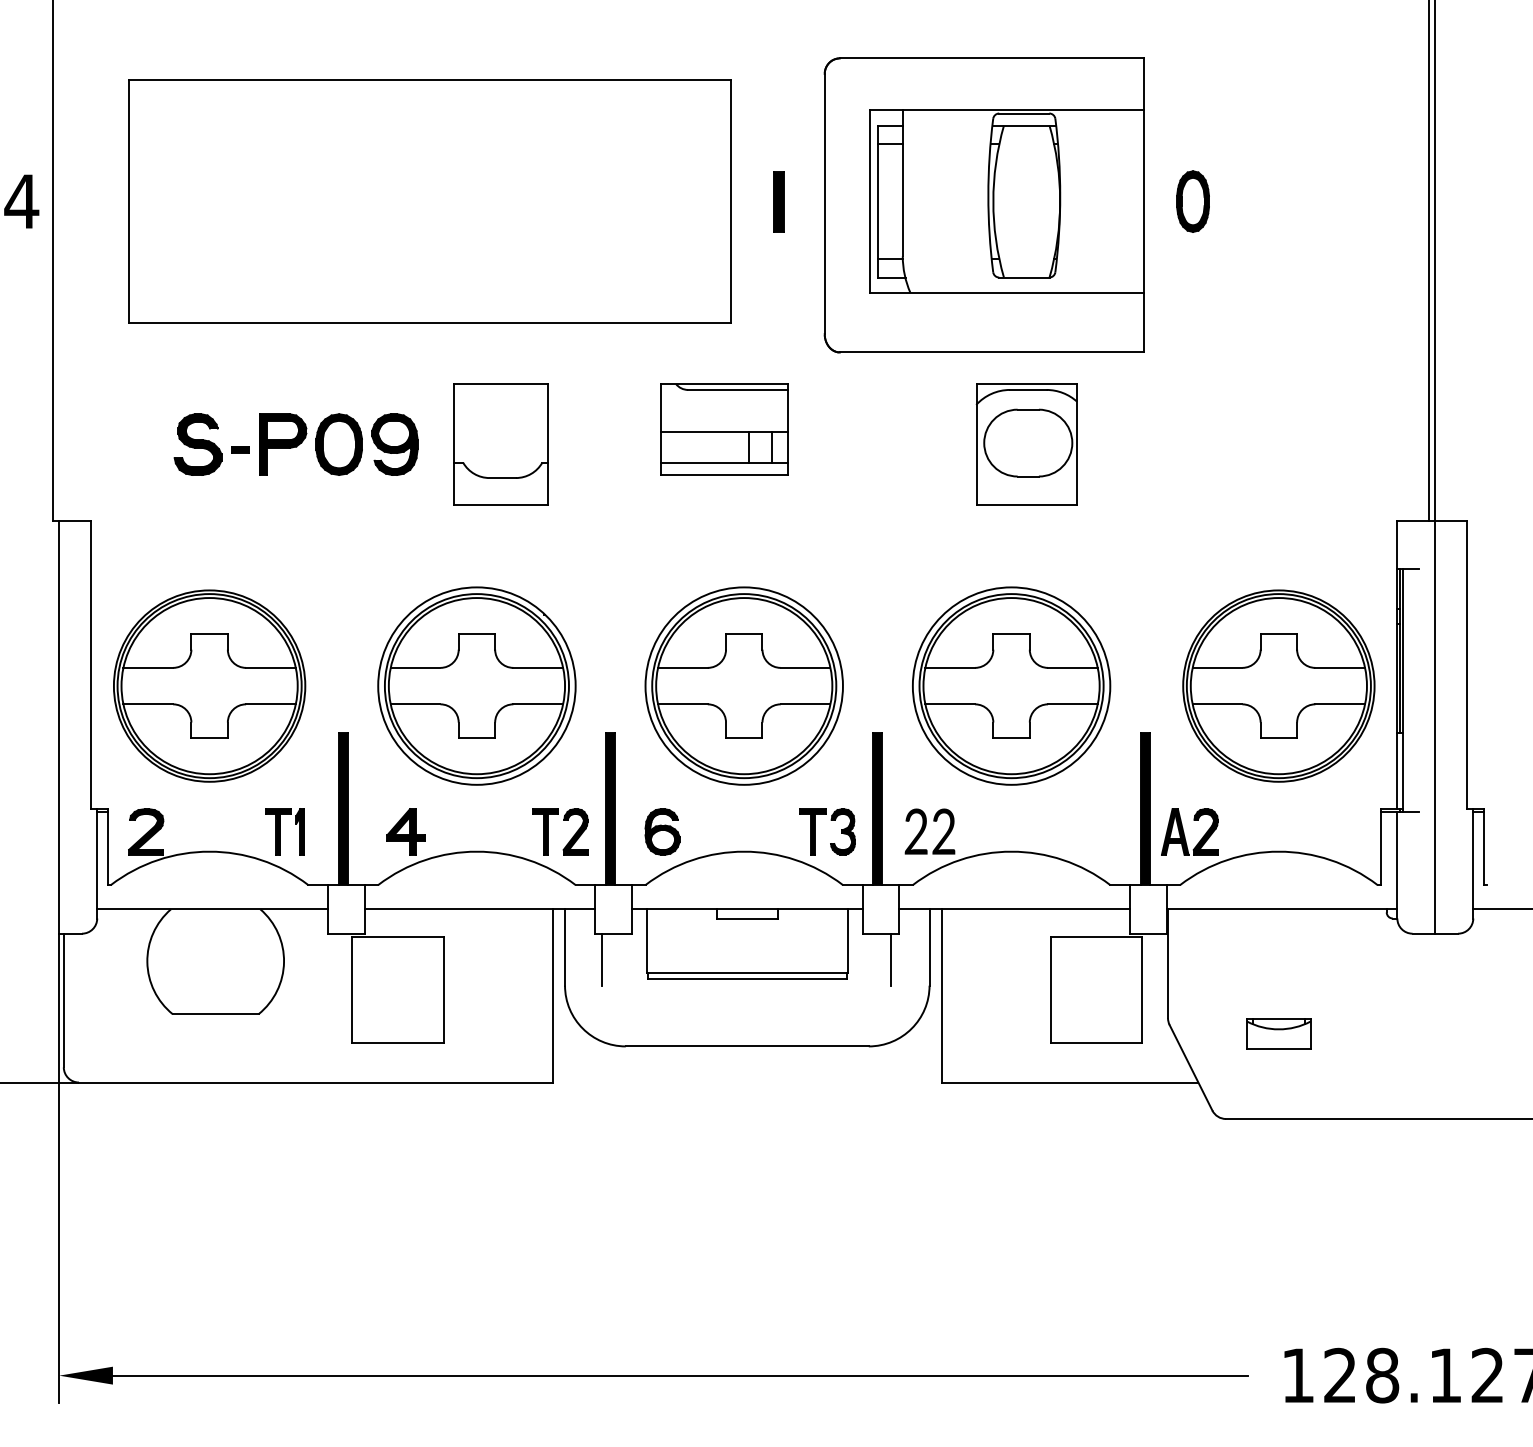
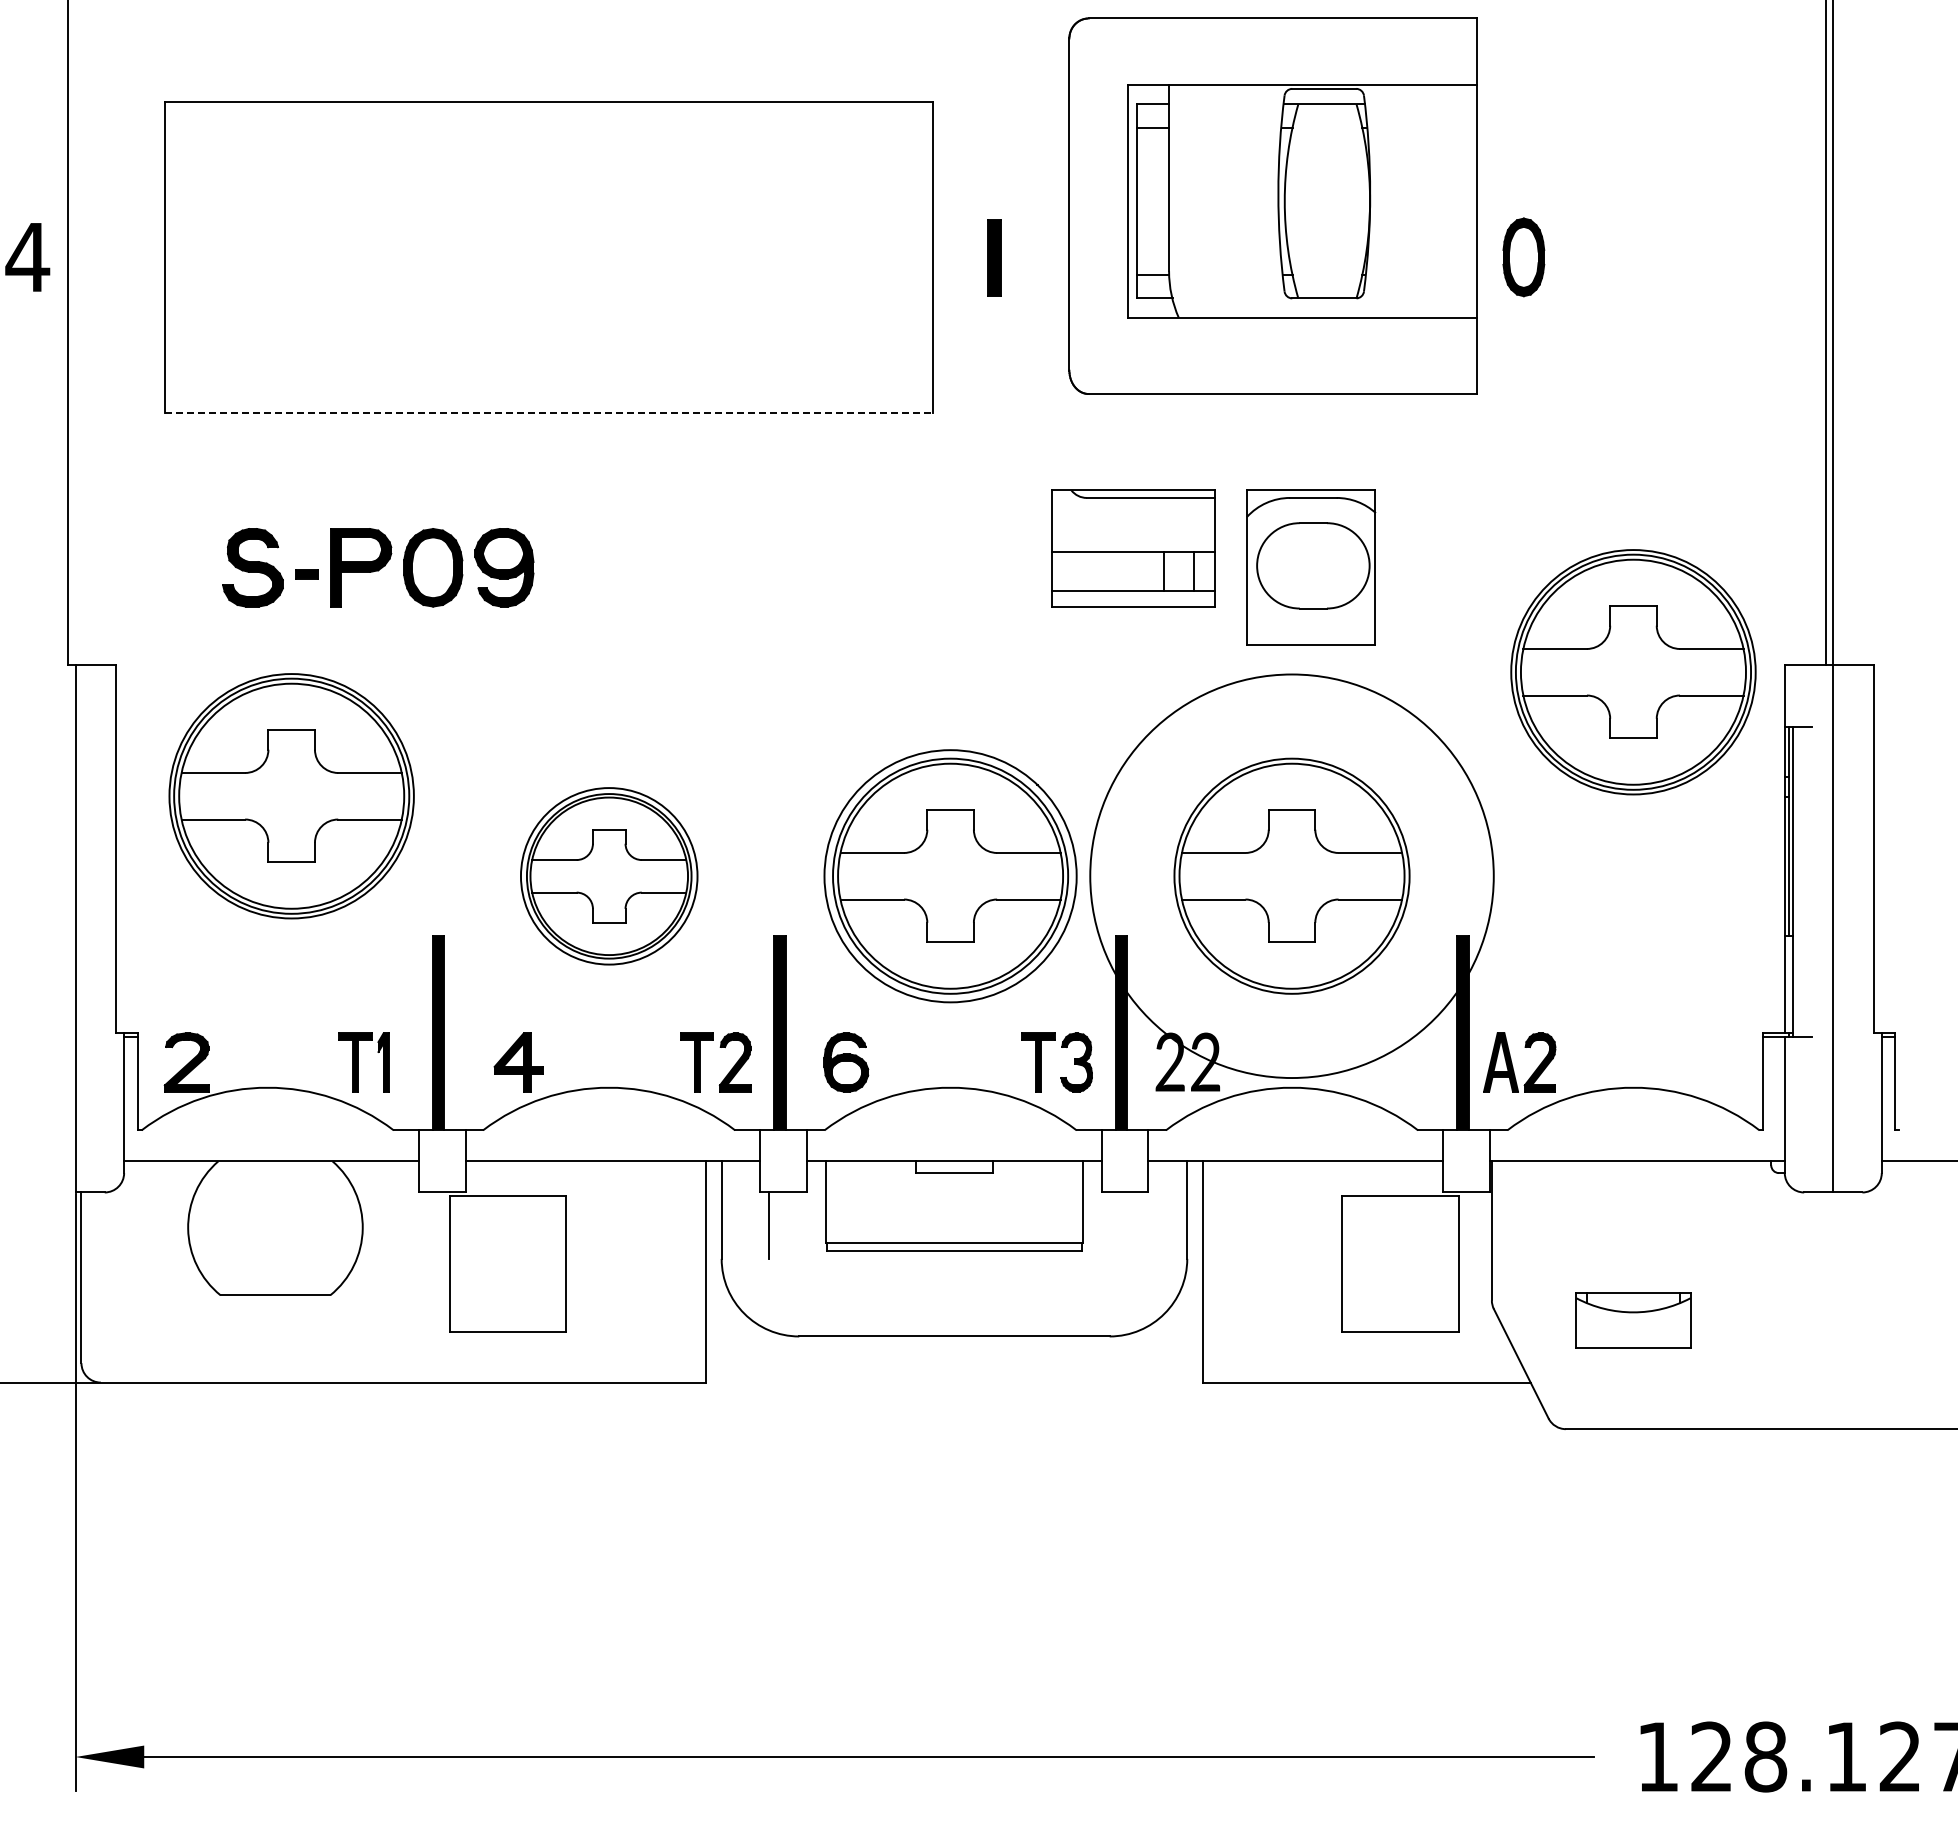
part: (983, 204) -> (1272, 205), moved
line: (430, 323) -> (549, 412), solid -> dashed
part: (724, 429) -> (1133, 548), moved
part: (500, 444) -> (639, 567), removed
part: (209, 686) -> (291, 796), moved
part: (477, 686) -> (609, 876), size x0.7
circle: (1011, 686) -> (1291, 876), size x1.6
part: (1278, 686) -> (1633, 672), moved
line: (890, 959) -> (1137, 1225), removed
part: (1278, 1033) -> (1633, 1320), size x1.4

